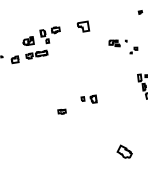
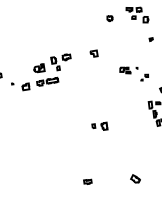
part: (82, 26) -> (93, 53), size x0.62
part: (61, 111) -> (87, 181), moved
part: (124, 151) -> (135, 178), size x0.62

